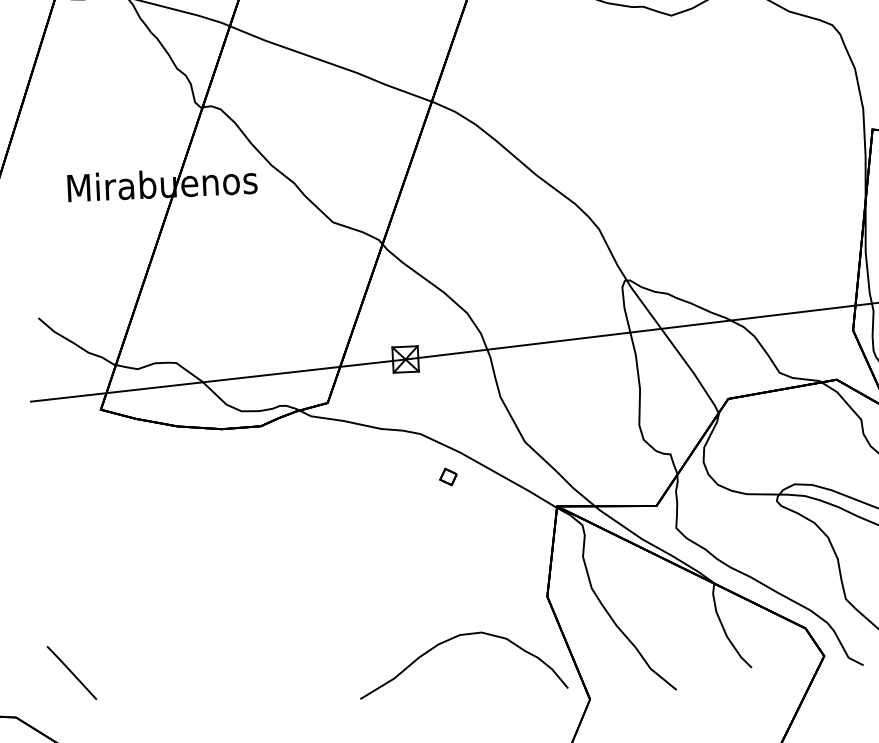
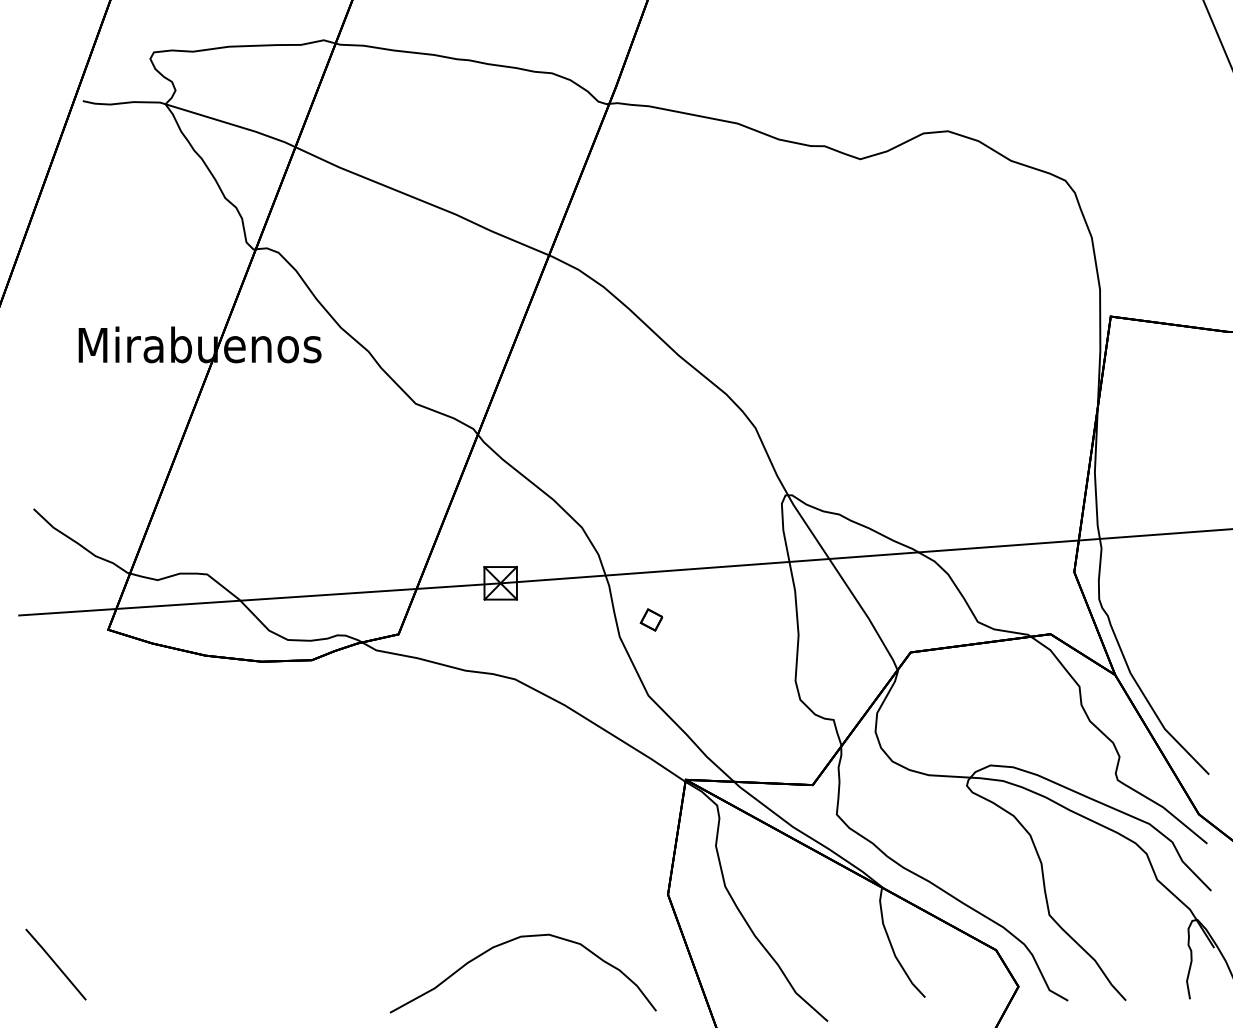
part: (448, 476) -> (651, 619), moved
curve: (451, 640) -> (509, 942), moved

